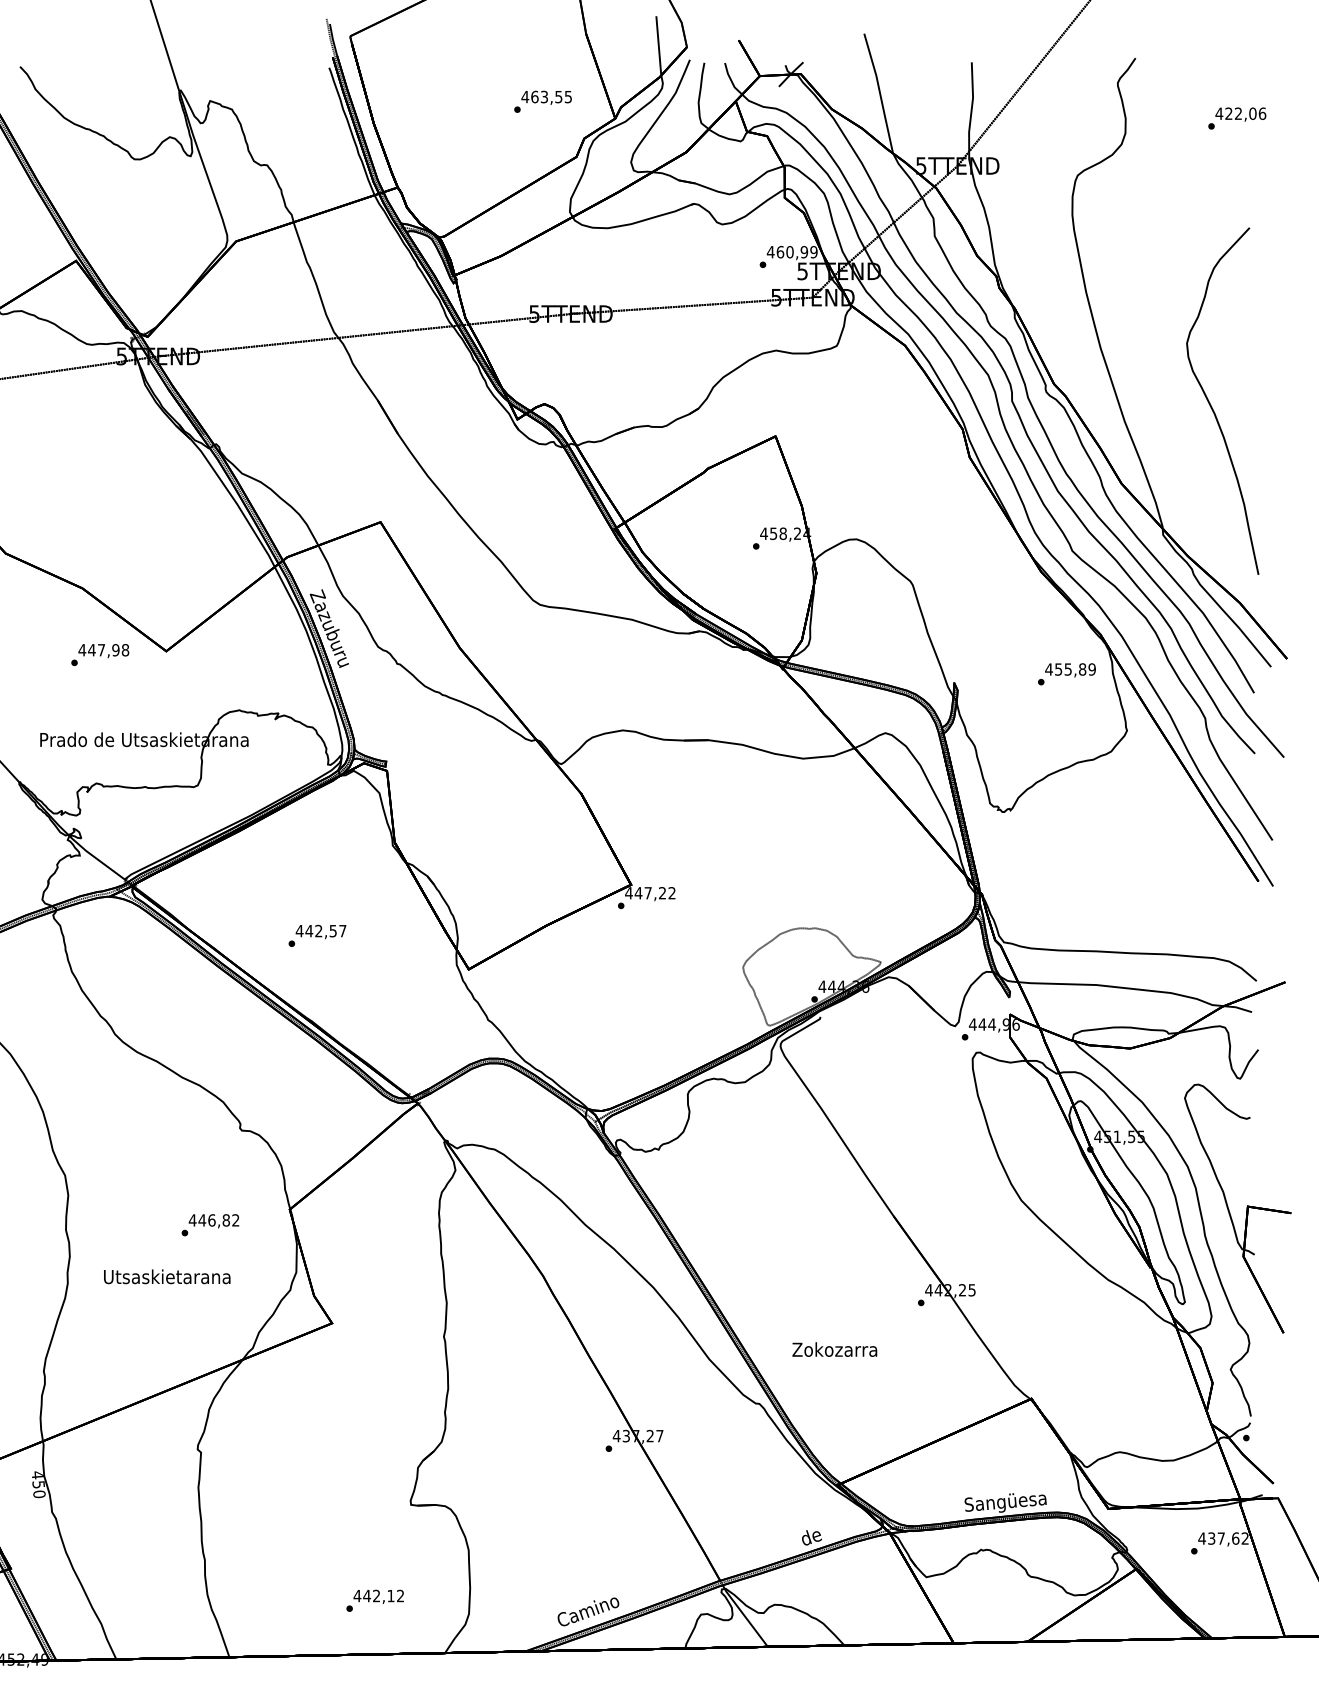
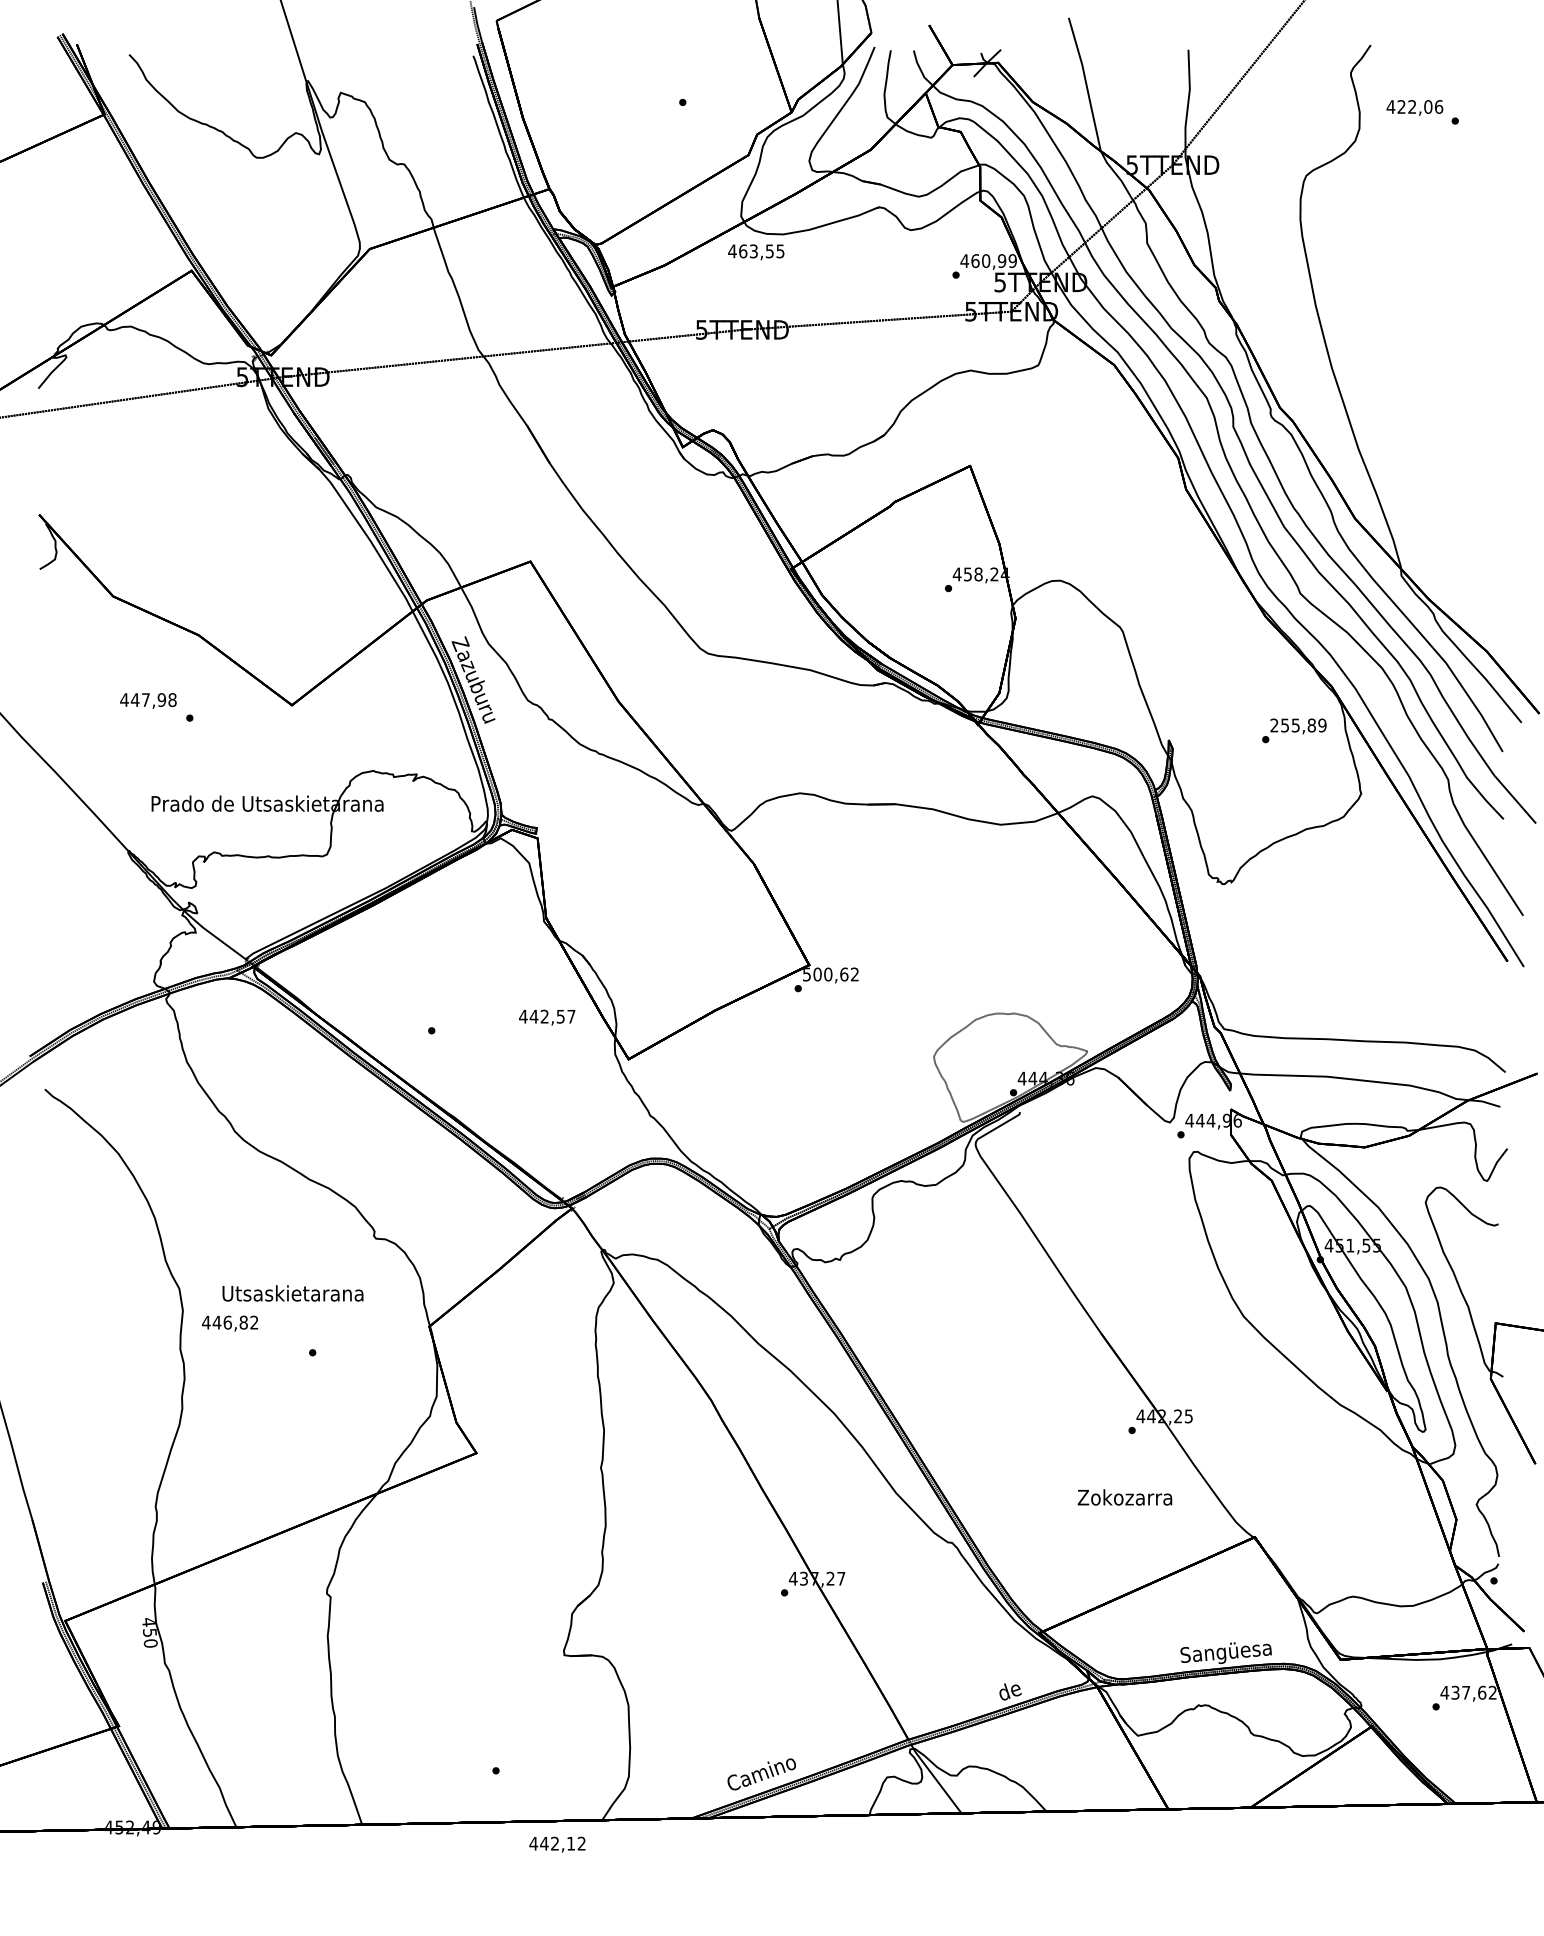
text: (546, 98) -> (756, 252), moved
text: (1240, 114) -> (1414, 107), moved
part: (1211, 405) -> (1455, 431), removed
text: (103, 650) -> (148, 700), moved
text: (1049, 669) -> (1274, 725), 455,89 -> 255,89
text: (645, 893) -> (825, 974), 447,22 -> 500,62
text: (321, 931) -> (547, 1017), moved
text: (214, 1221) -> (230, 1323), moved
text: (166, 1276) -> (292, 1293), moved
text: (834, 1349) -> (1124, 1497), moved
text: (378, 1596) -> (557, 1844), moved

